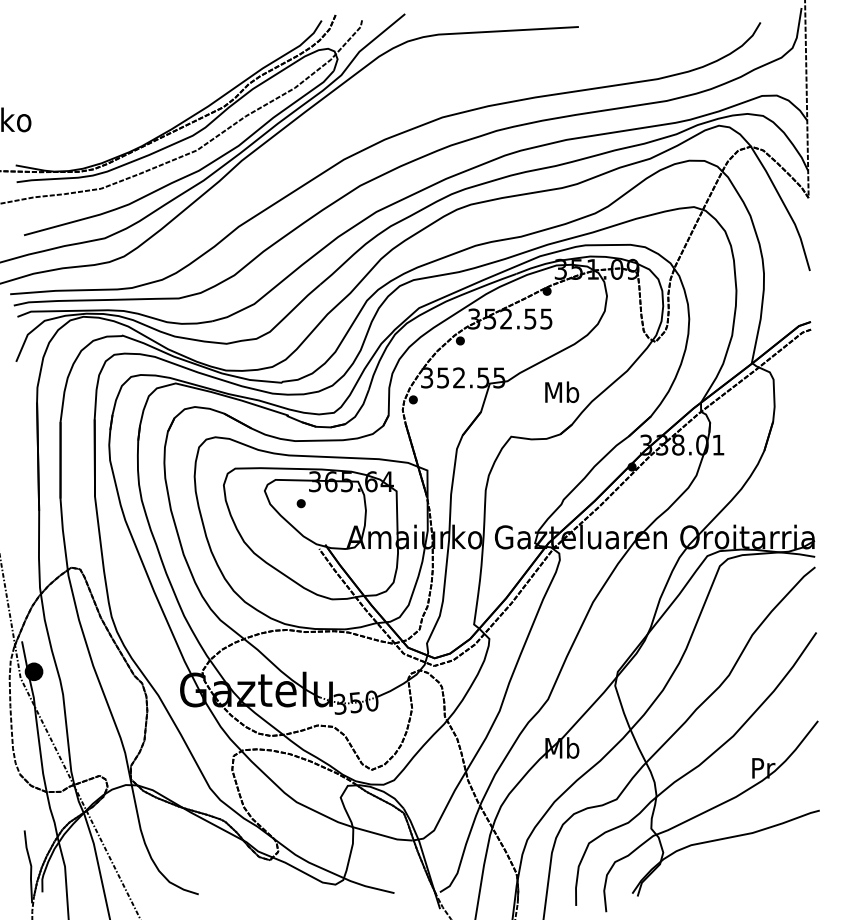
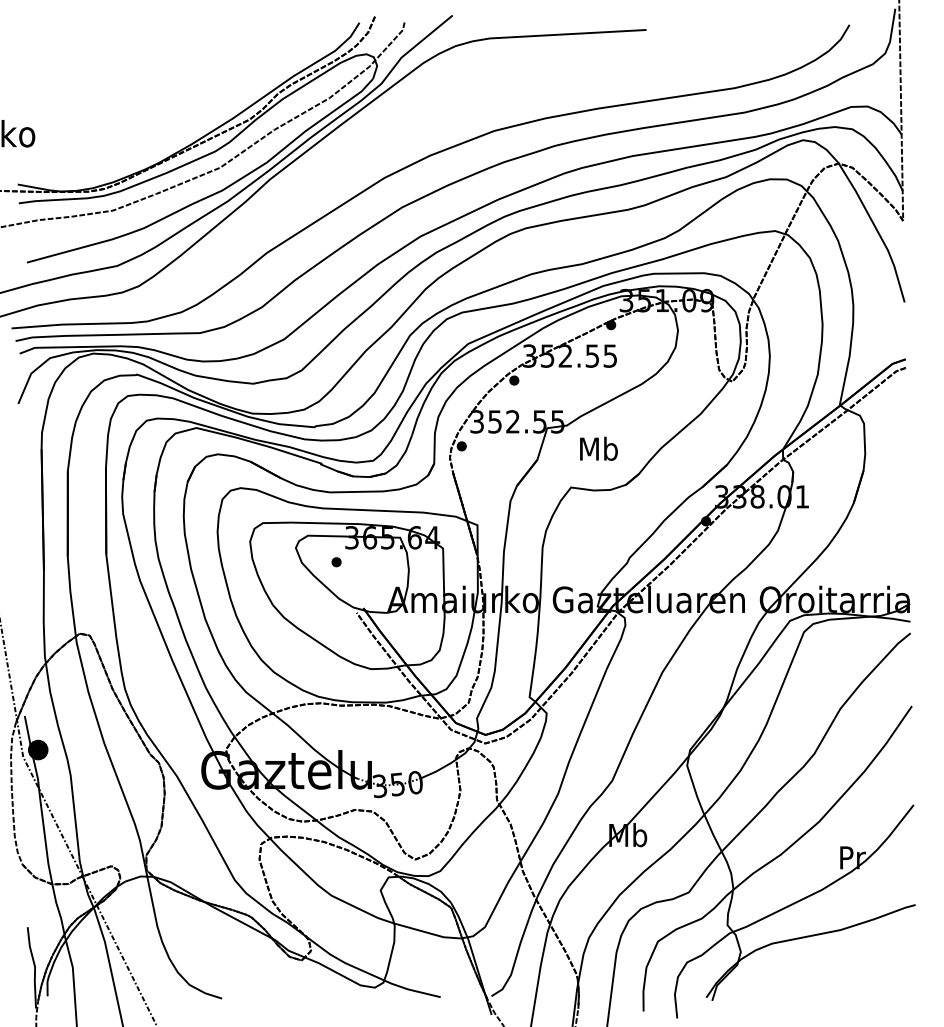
text: (561, 391) -> (598, 448), moved

